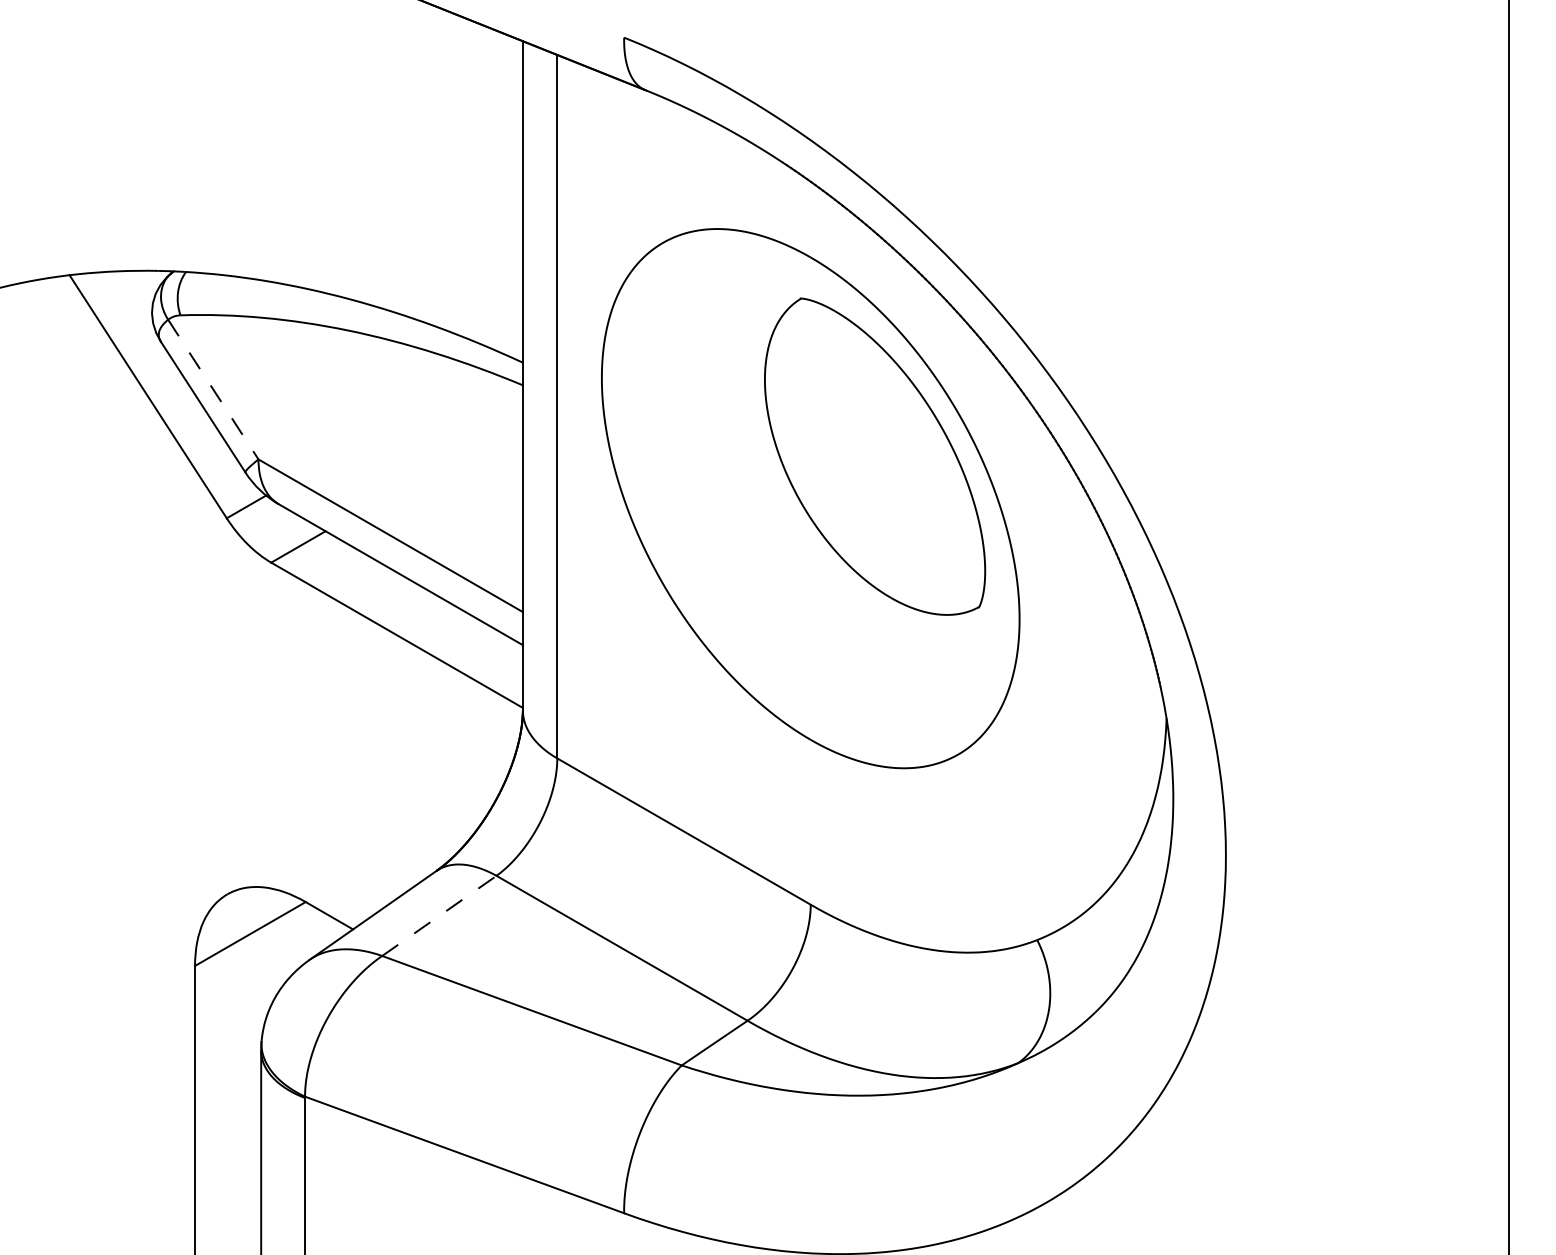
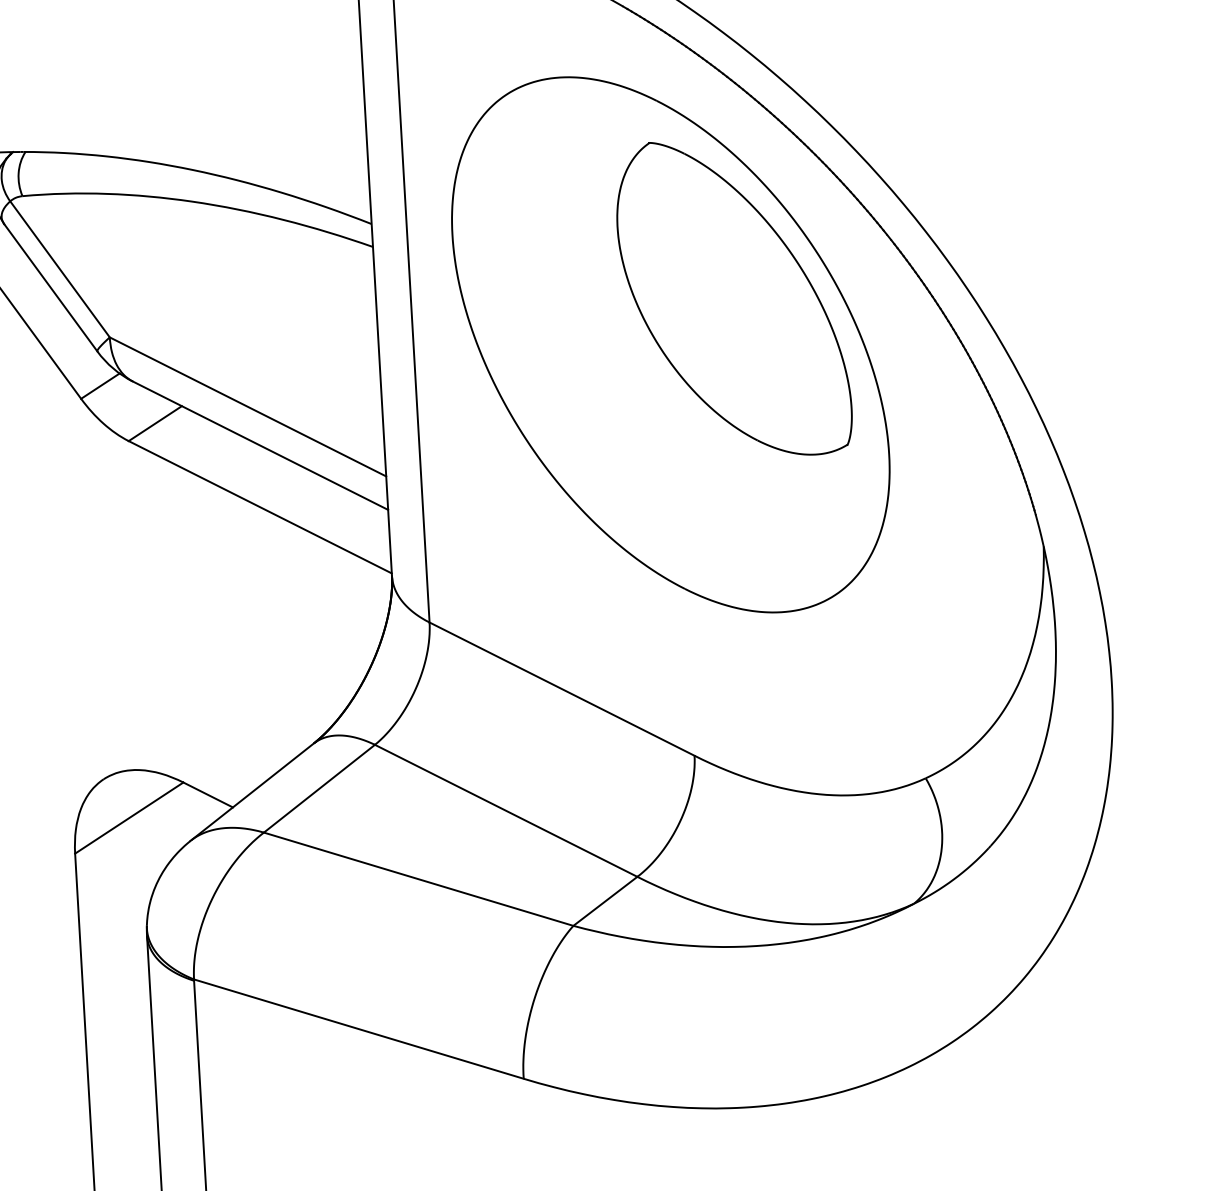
line: (213, 390) -> (60, 270), dashed -> solid
line: (439, 915) -> (319, 788), dashed -> solid

